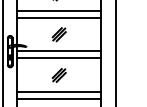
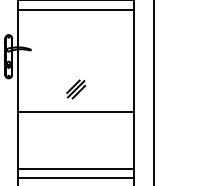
part: (59, 34) -> (76, 33), removed
line: (58, 51) -> (75, 56), removed
line: (58, 58) -> (75, 65), removed
line: (58, 99) -> (75, 122), removed

